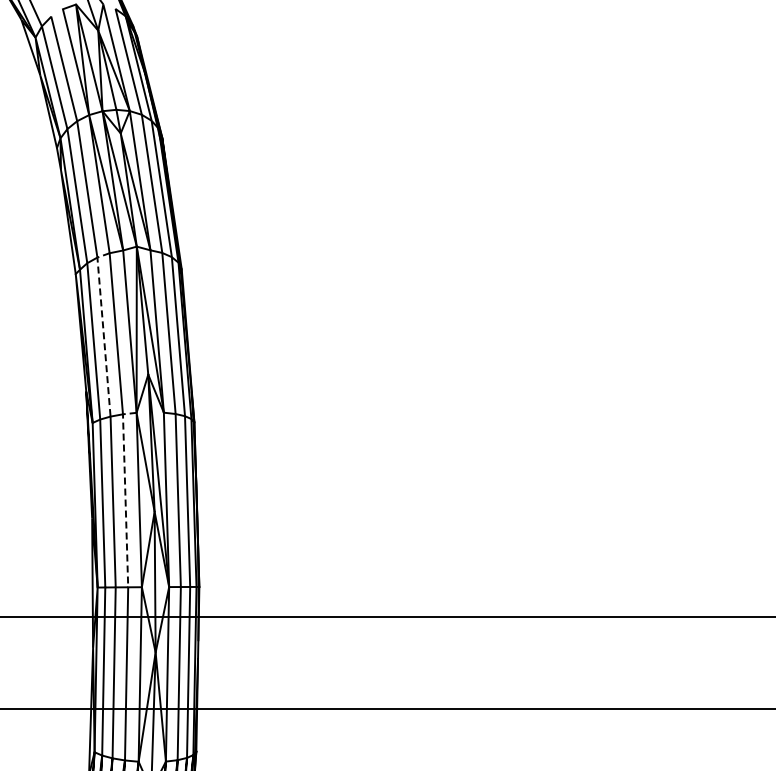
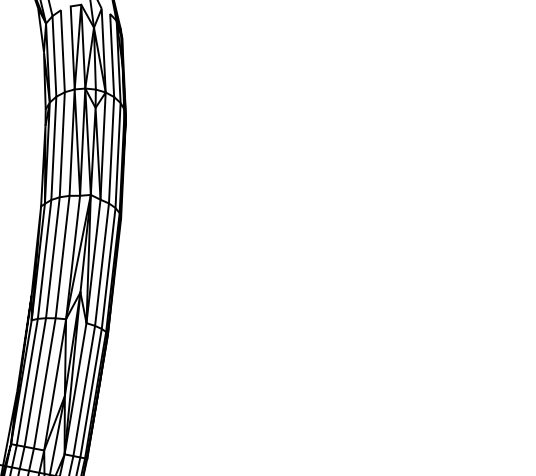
line: (103, 330) -> (53, 252), dashed -> solid
line: (125, 493) -> (45, 377), dashed -> solid

